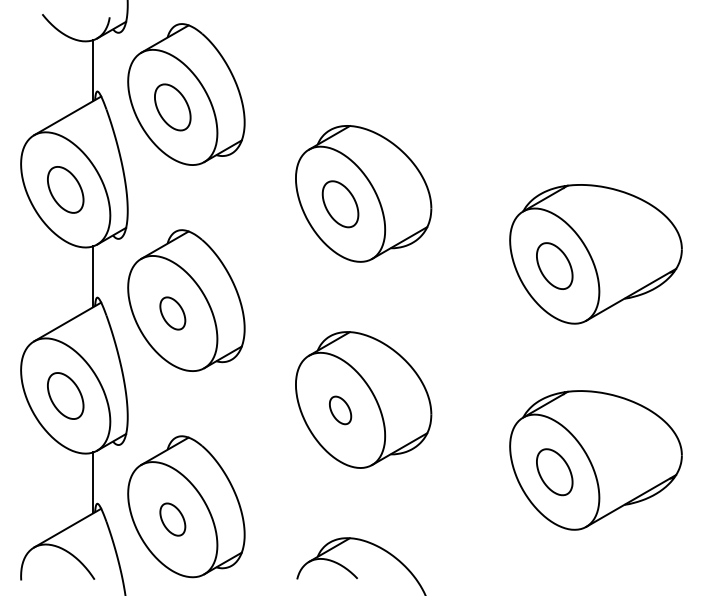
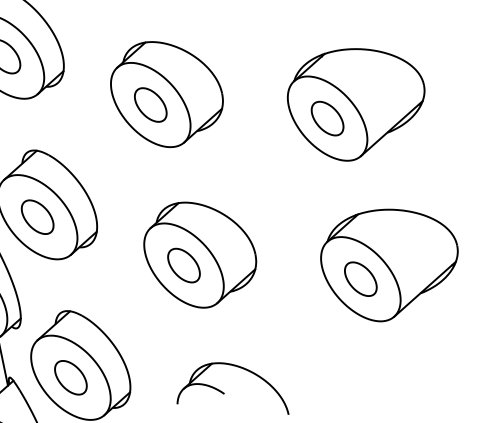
part: (172, 313) -> (37, 217), size x1.43
part: (340, 410) -> (183, 265), size x1.67
part: (172, 519) -> (70, 377), size x1.43

